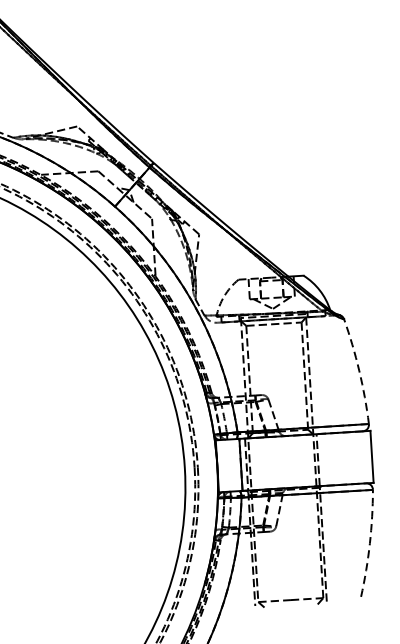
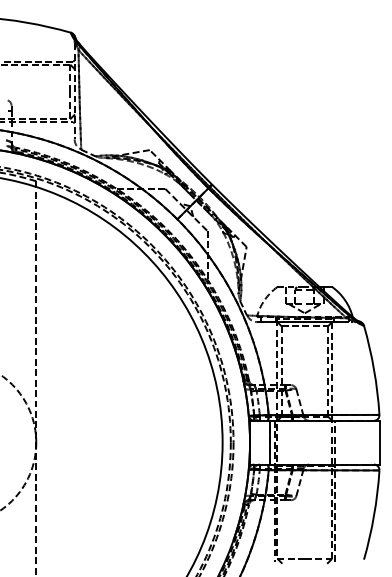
arc: (359, 370) -> (374, 369), dashed -> solid
arc: (370, 543) -> (374, 515), dashed -> solid

